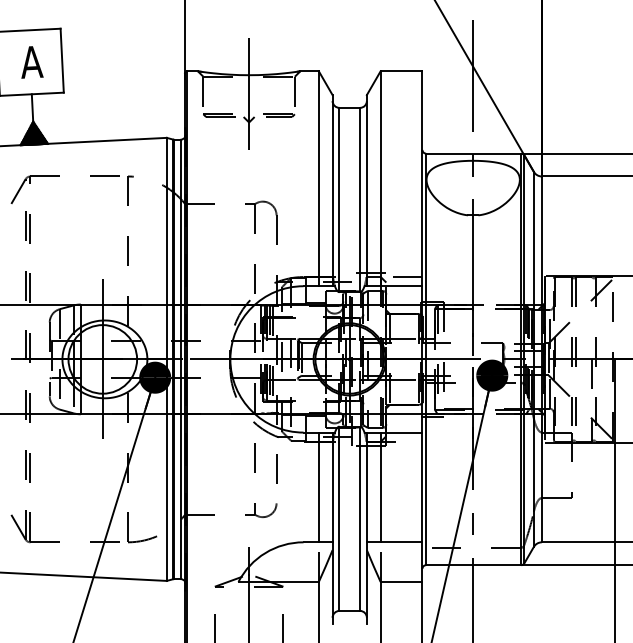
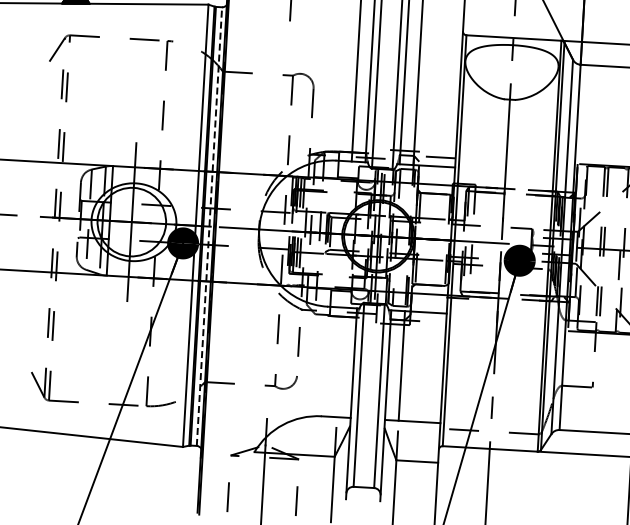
line: (180, 359) -> (209, 226), solid -> dashed
line: (318, 487) -> (339, 362), removed

